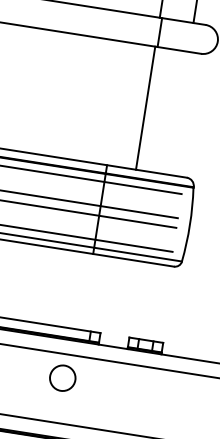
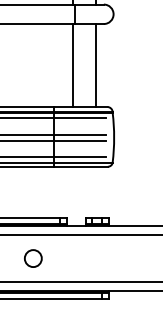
line: (179, 113) -> (95, 65), added
circle: (63, 378) -> (33, 258), moved

